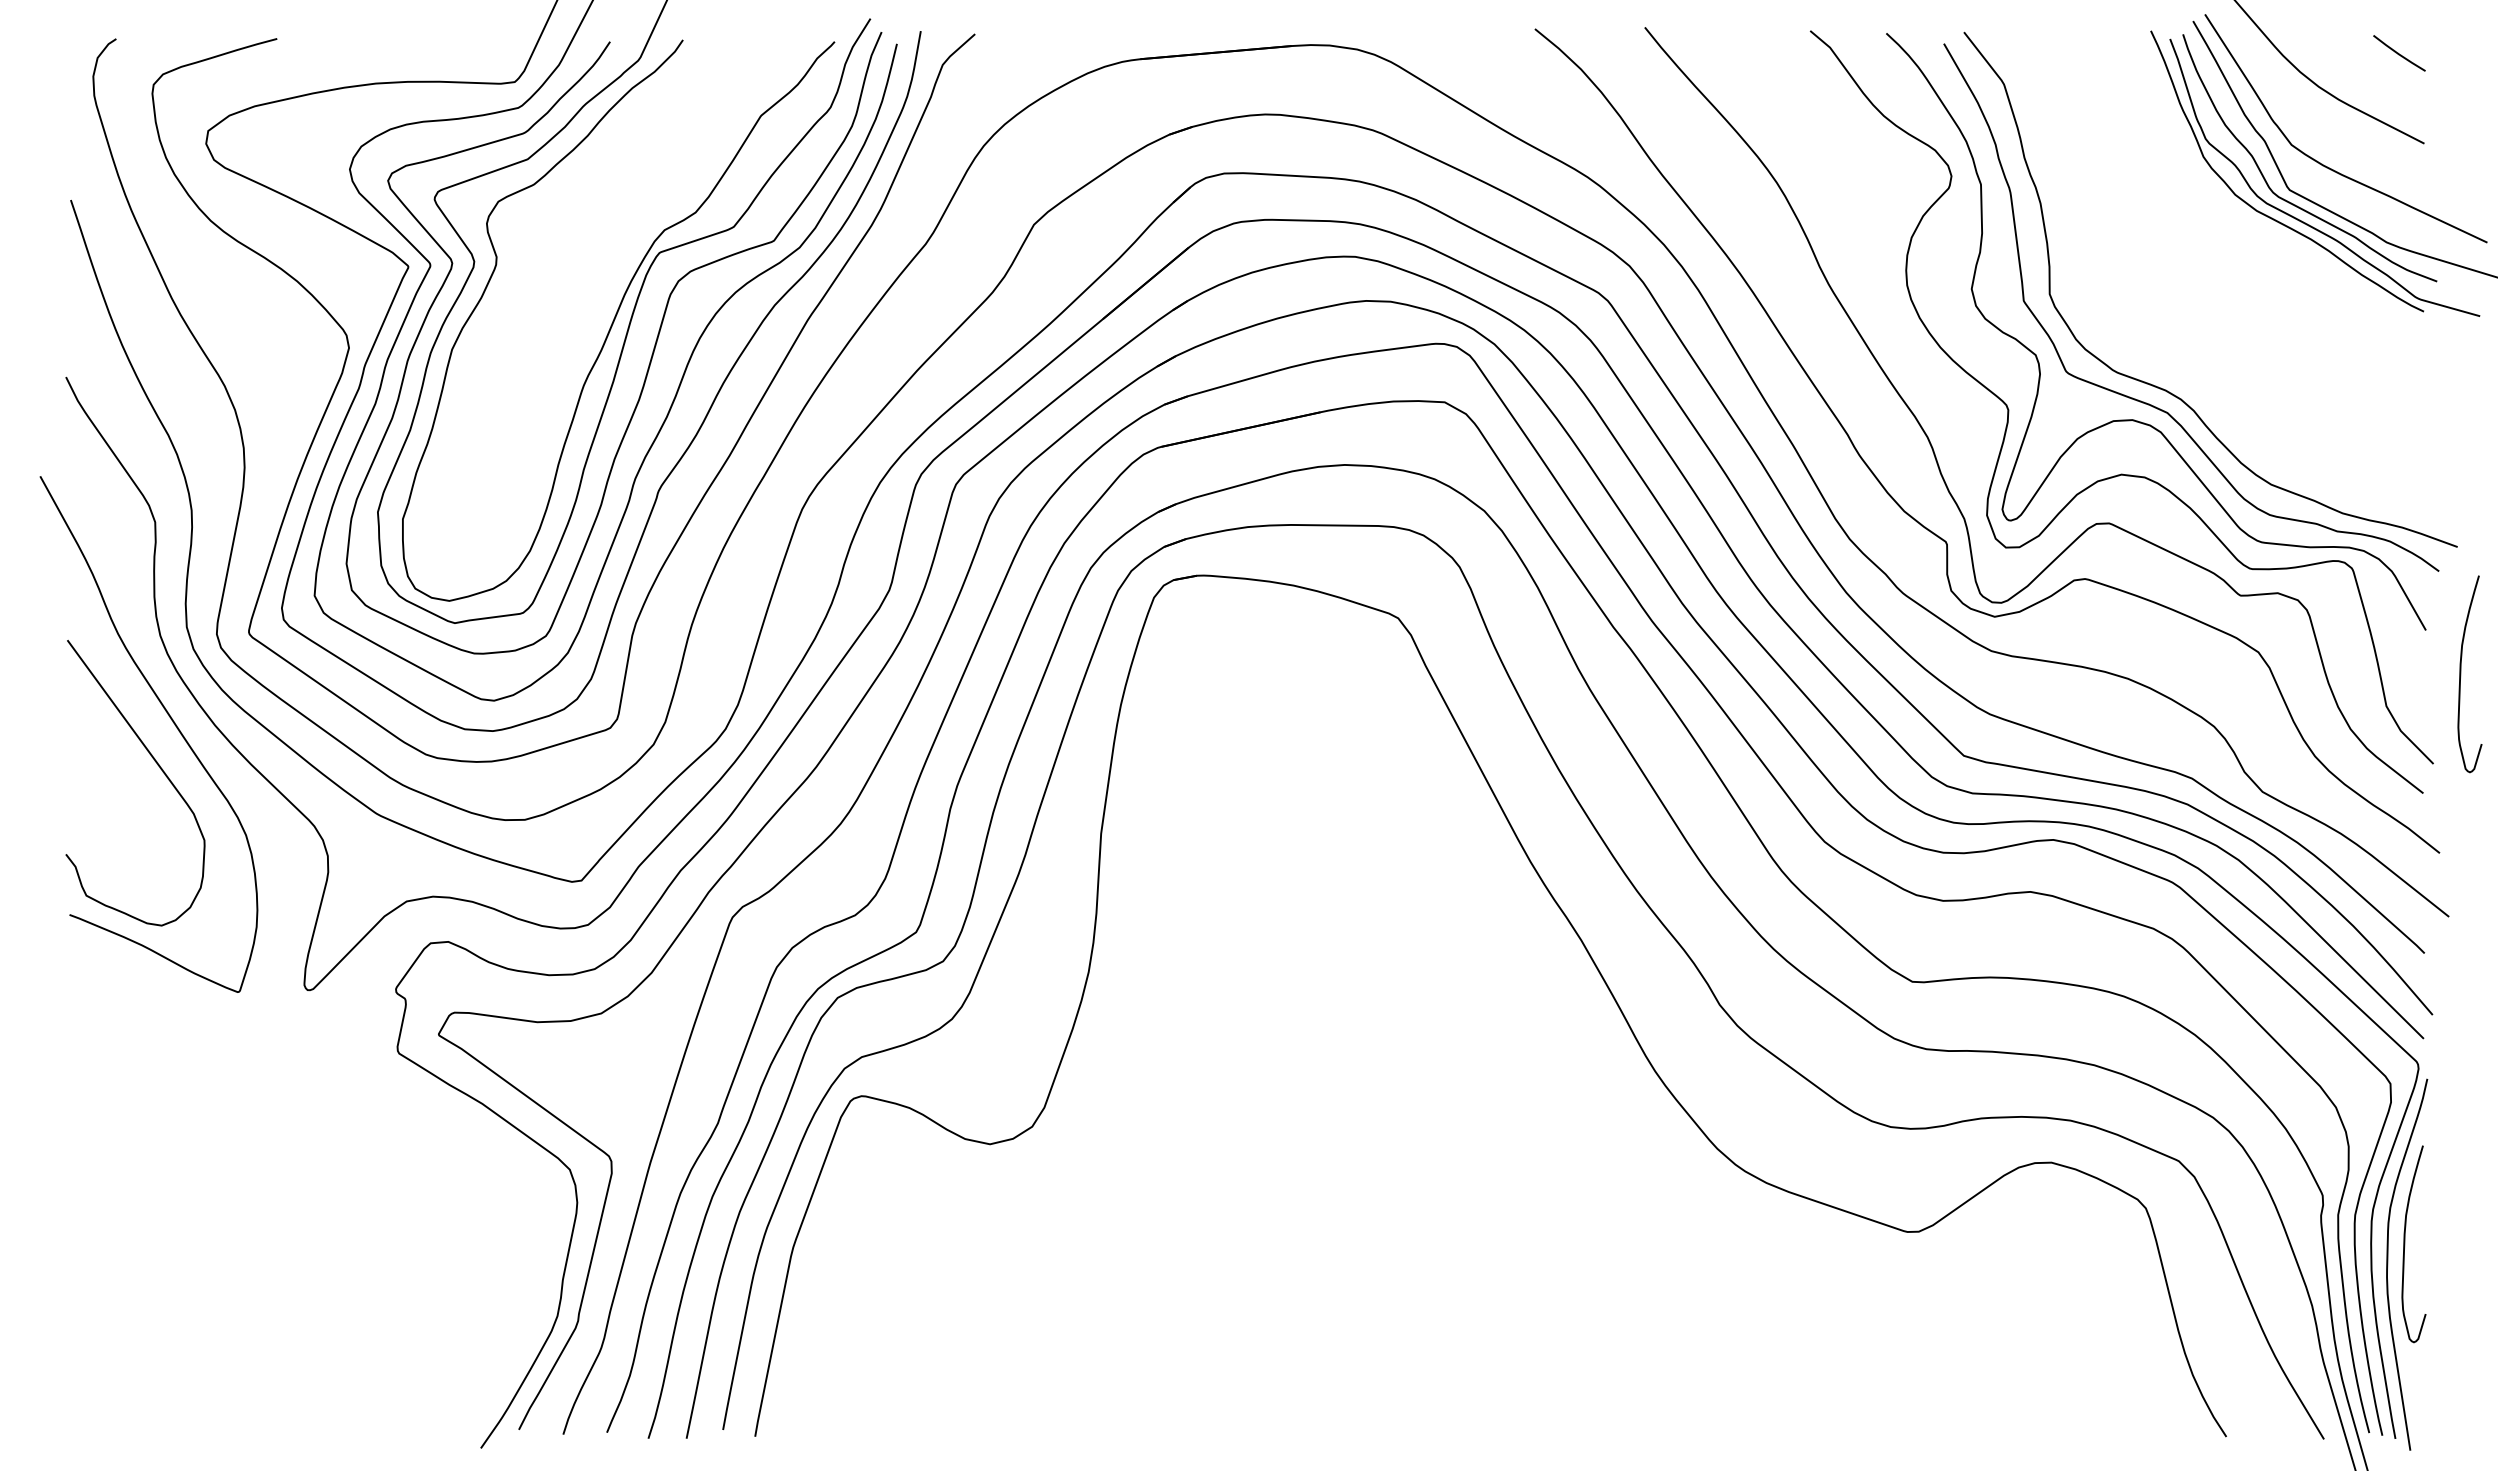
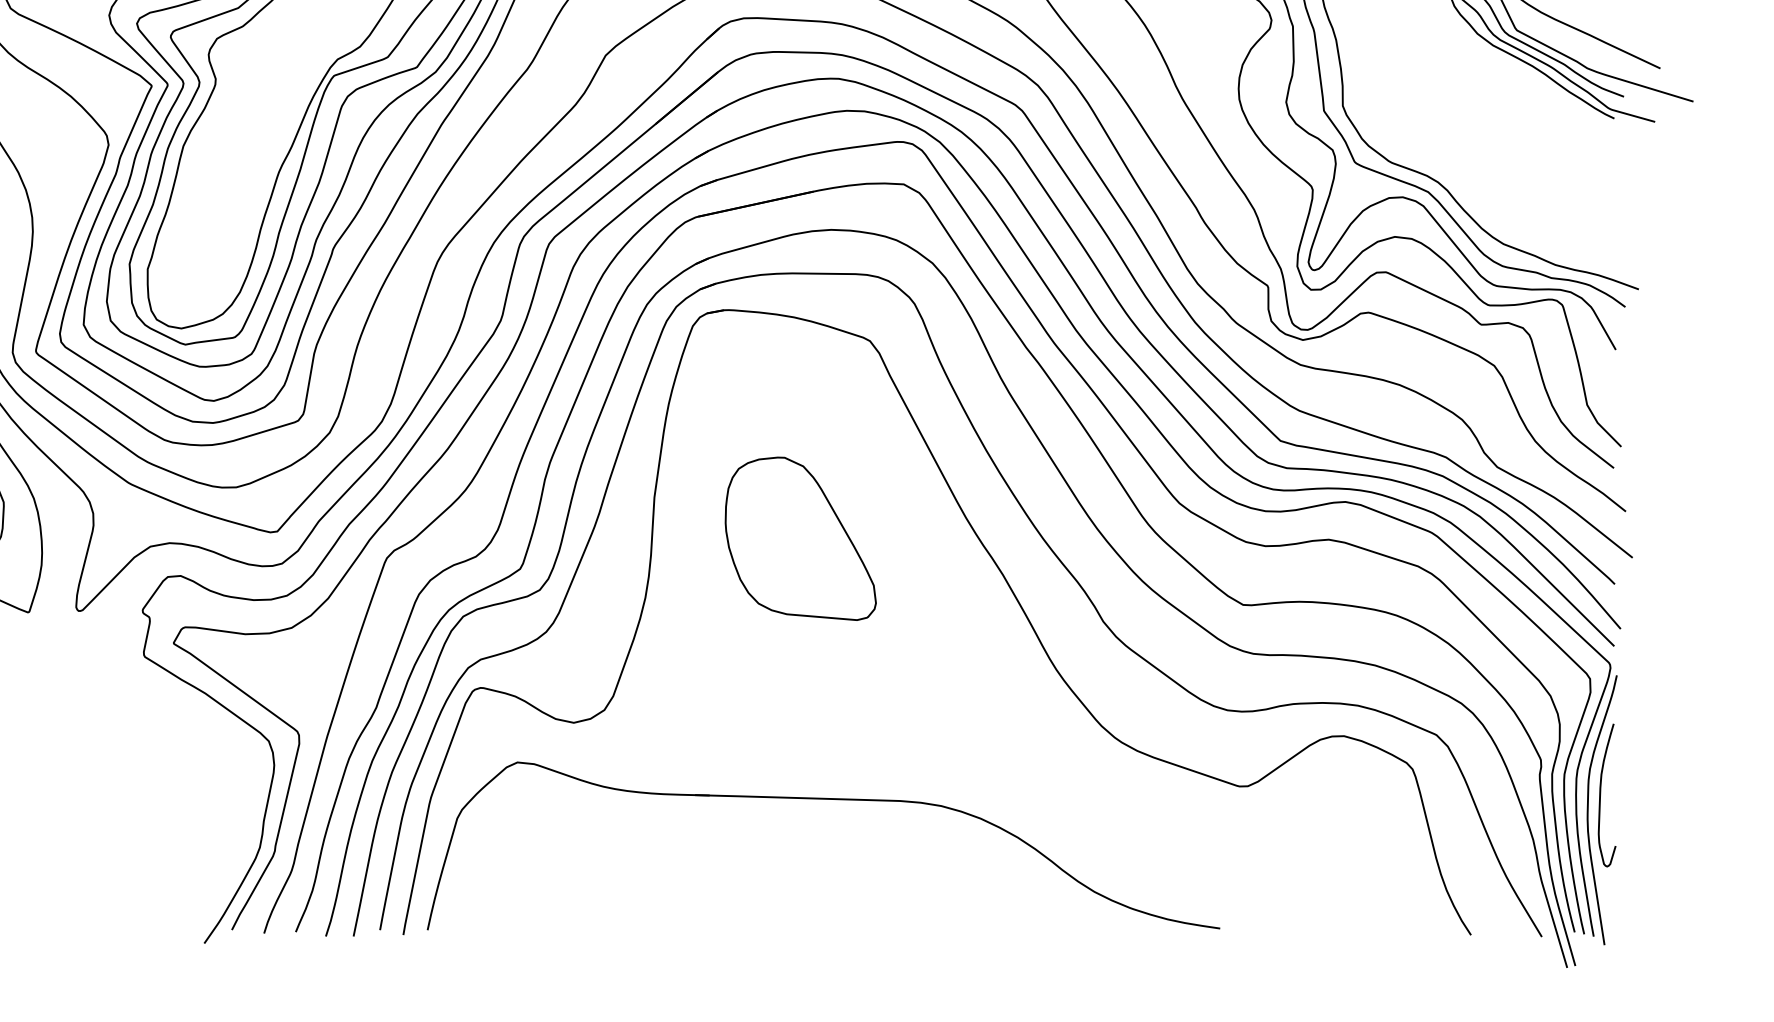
curve: (2461, 674) -> (1641, 381), removed
part: (1302, 890) -> (800, 538), added
part: (1342, 1250) -> (829, 799), added

